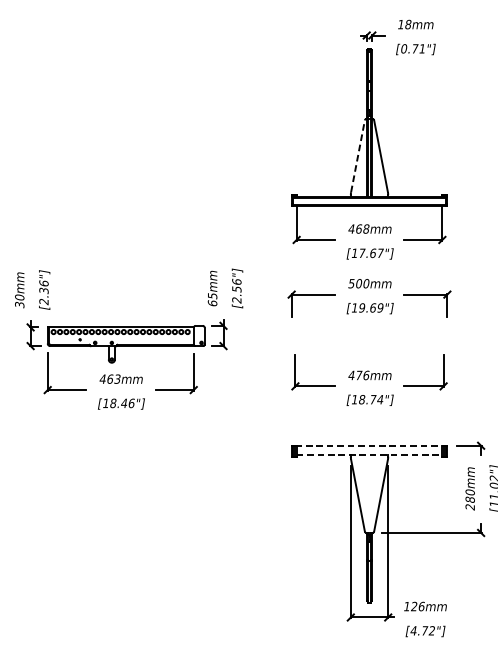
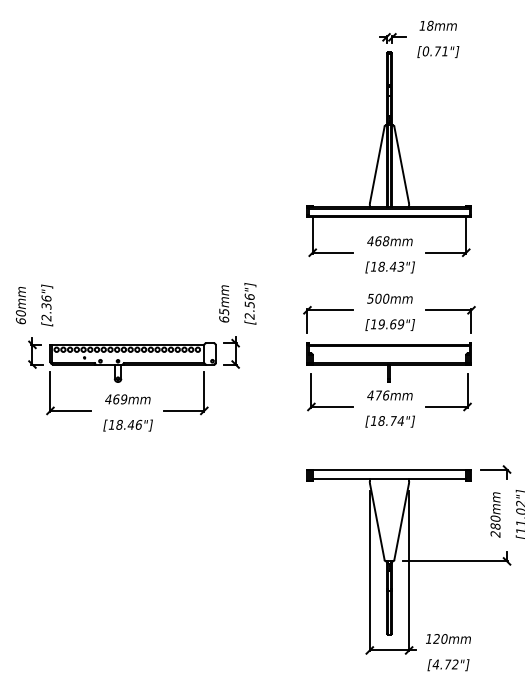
line: (358, 156) -> (377, 164), dashed -> solid
text: (371, 253) -> (391, 266), [17.67"] -> [18.43"]
text: (19, 304) -> (20, 320), 30mm -> 60mm
part: (368, 344) -> (388, 362), added
text: (117, 379) -> (123, 399), 463mm -> 469mm
line: (369, 445) -> (389, 469), dashed -> solid
line: (369, 455) -> (389, 479), dashed -> solid
text: (421, 606) -> (444, 638), 126mm -> 120mm

